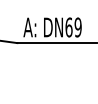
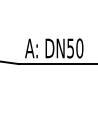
text: (73, 27) -> (75, 48), DN69 -> DN50

